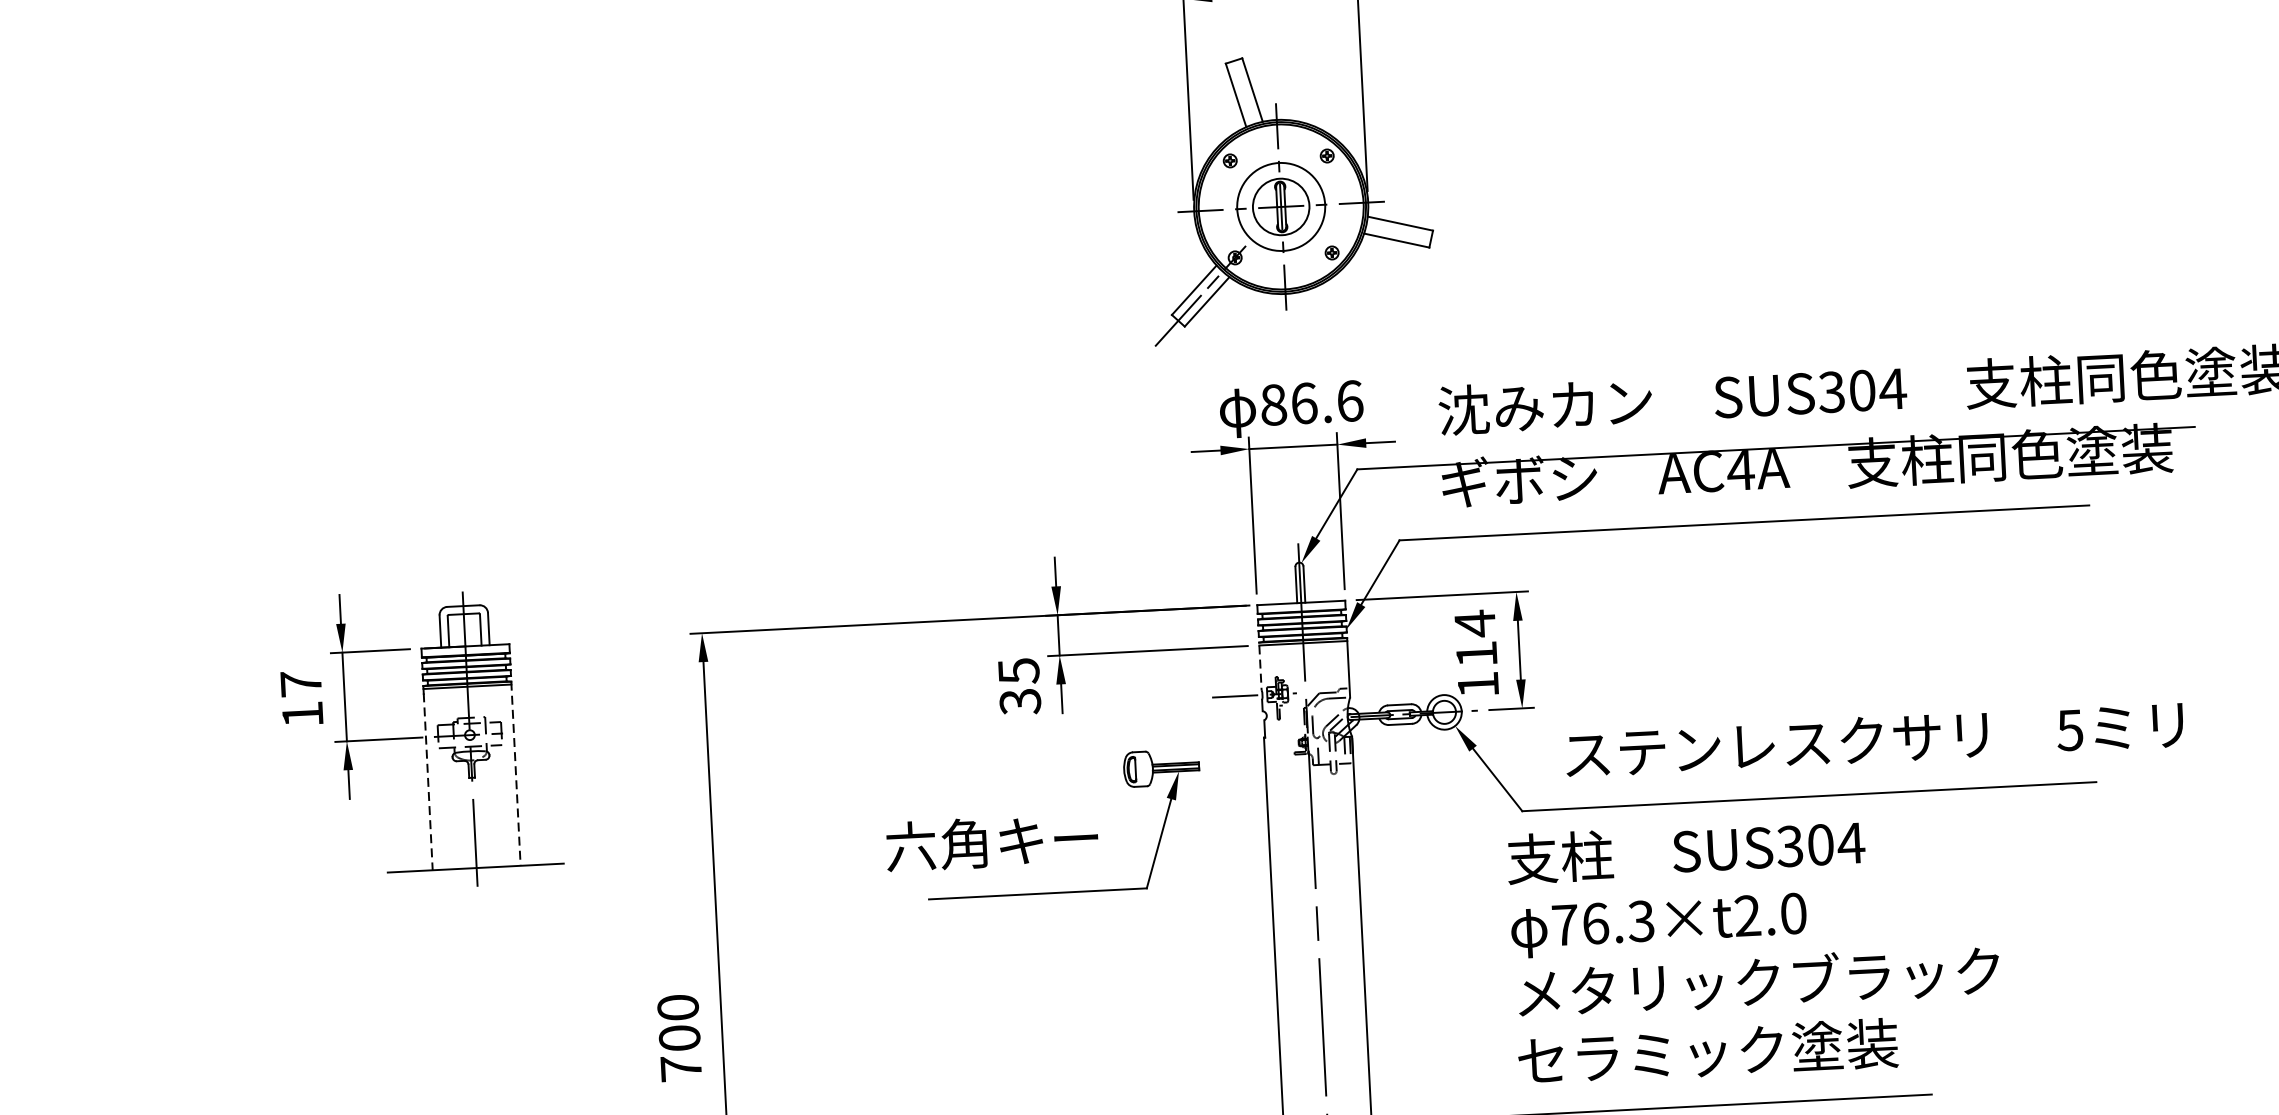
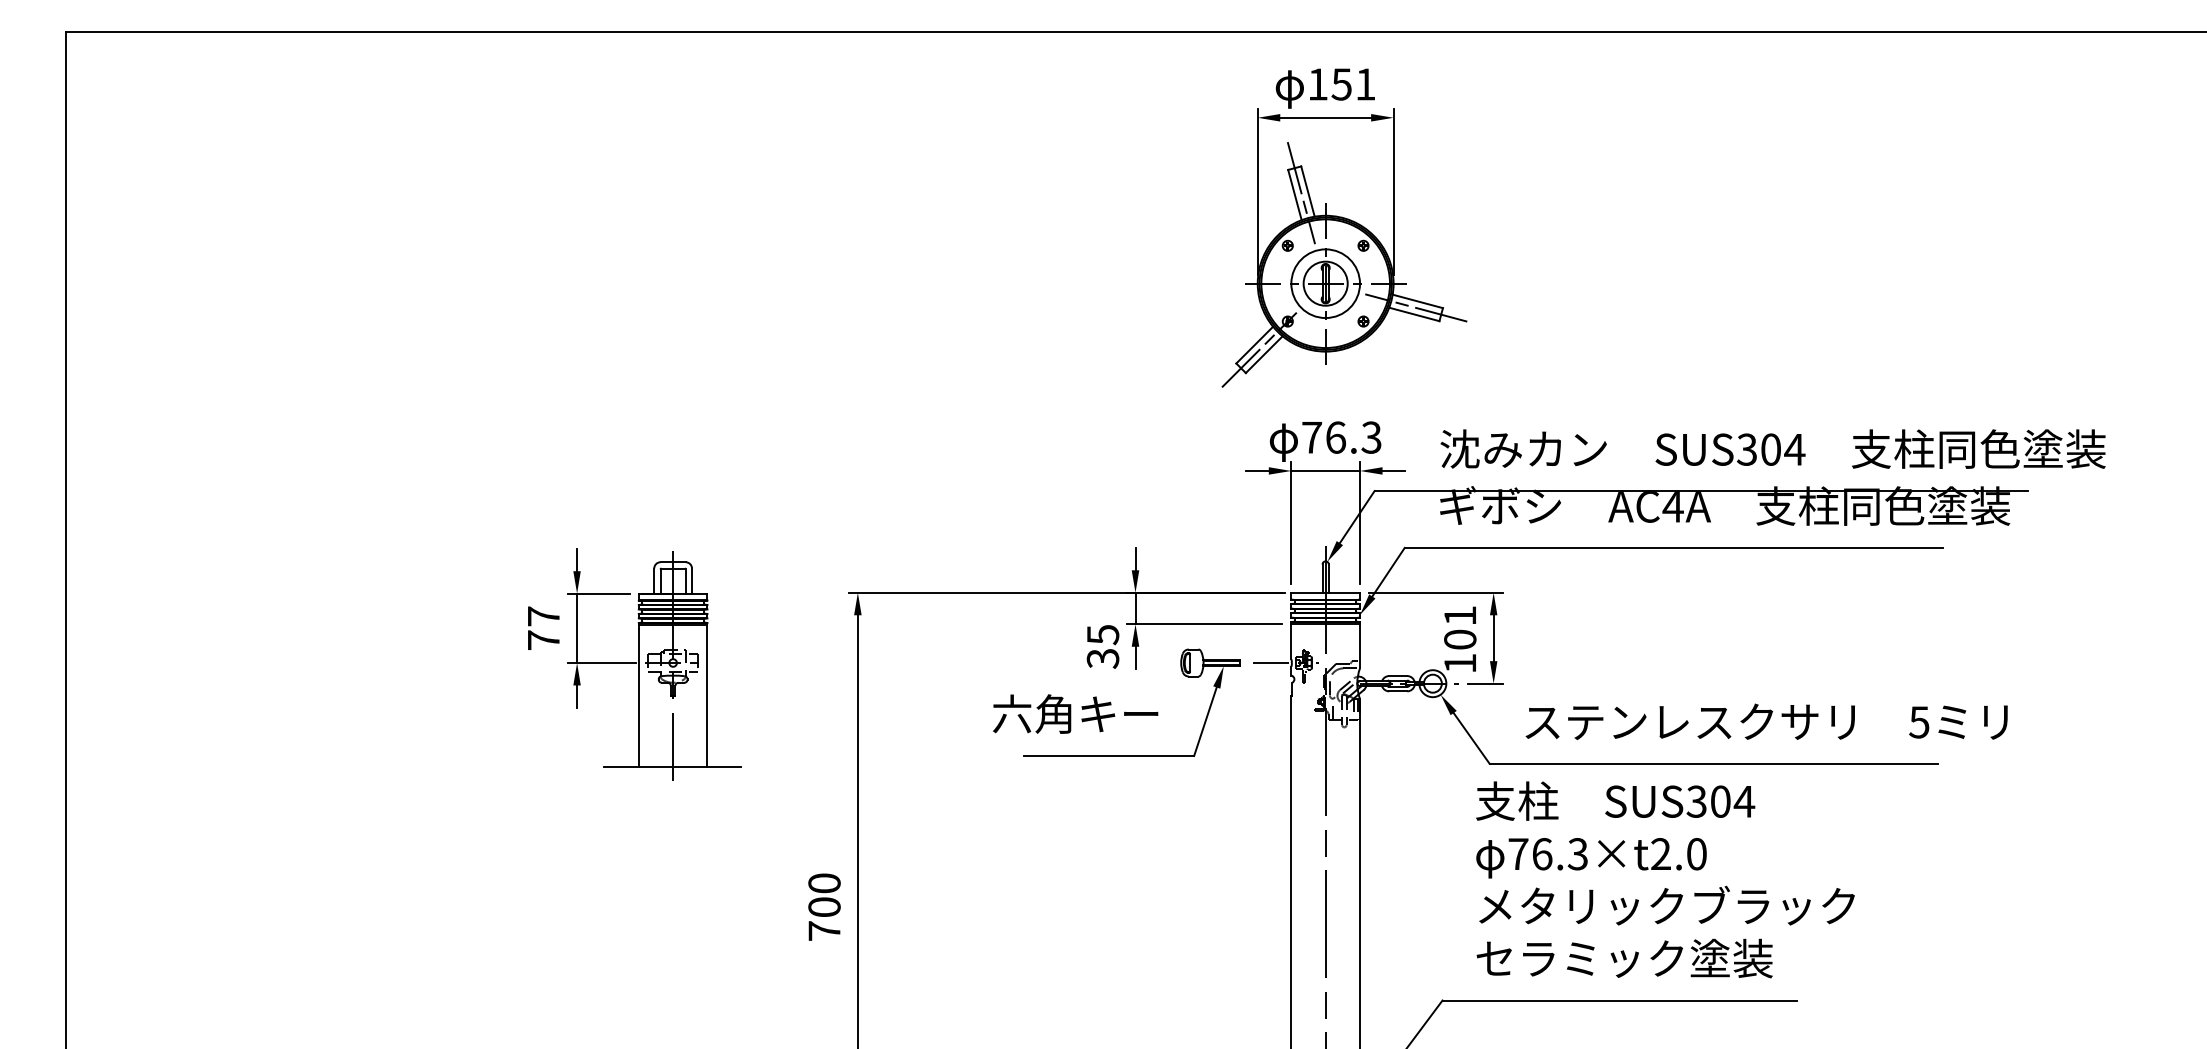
line: (1244, 92) -> (1301, 193), added
line: (1399, 231) -> (1416, 307), added
text: (1311, 402) -> (1341, 437), 86.6 -> 76.3
text: (1476, 638) -> (1460, 627), 114 -> 101
line: (1260, 668) -> (1291, 642), dashed -> solid
text: (302, 713) -> (543, 639), 17 -> 77
line: (516, 773) -> (707, 694), dashed -> solid
line: (427, 782) -> (638, 698), dashed -> solid
part: (1043, 824) -> (1116, 702), moved

